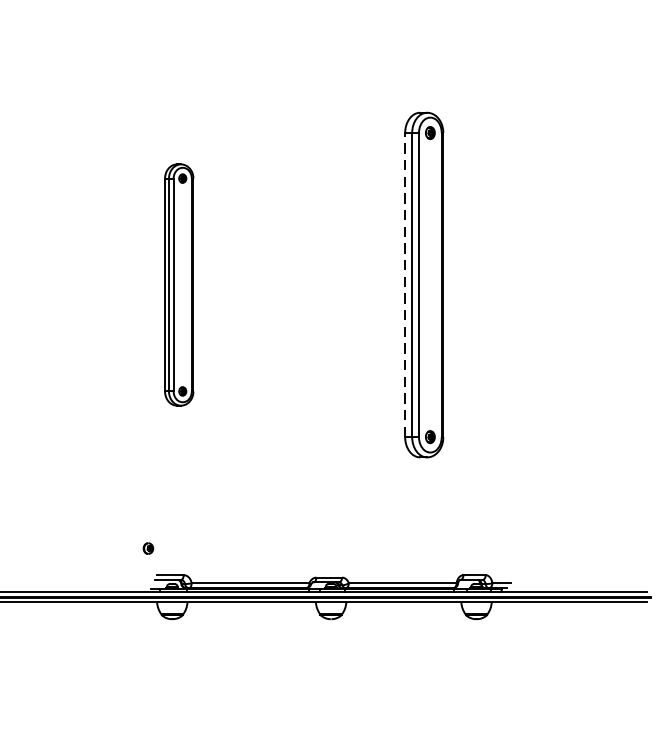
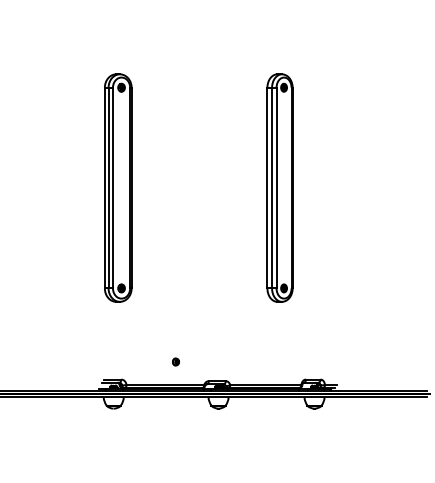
part: (179, 284) -> (118, 187), size x1.43
line: (405, 284) -> (267, 187), dashed -> solid
part: (147, 547) -> (175, 361), moved

